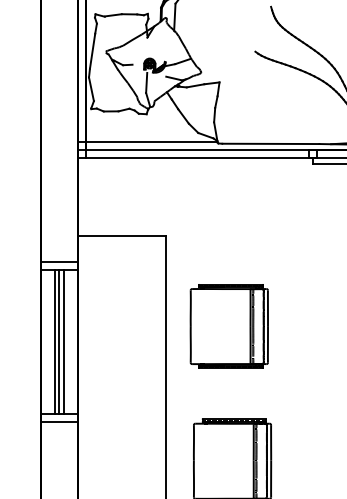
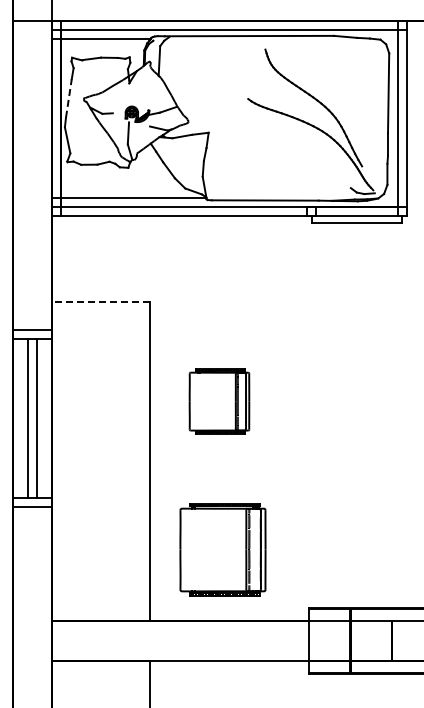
line: (92, 50) -> (68, 97), solid -> dashed
line: (122, 236) -> (101, 302), solid -> dashed
part: (229, 326) -> (219, 401), size x0.7
line: (59, 341) -> (32, 418), removed

